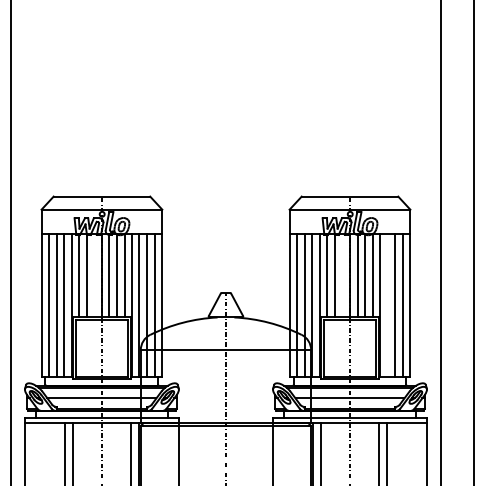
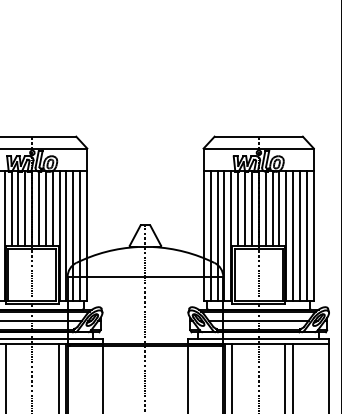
line: (94, 275) -> (25, 208), added
line: (342, 275) -> (251, 208), added
line: (387, 305) -> (293, 236), added

